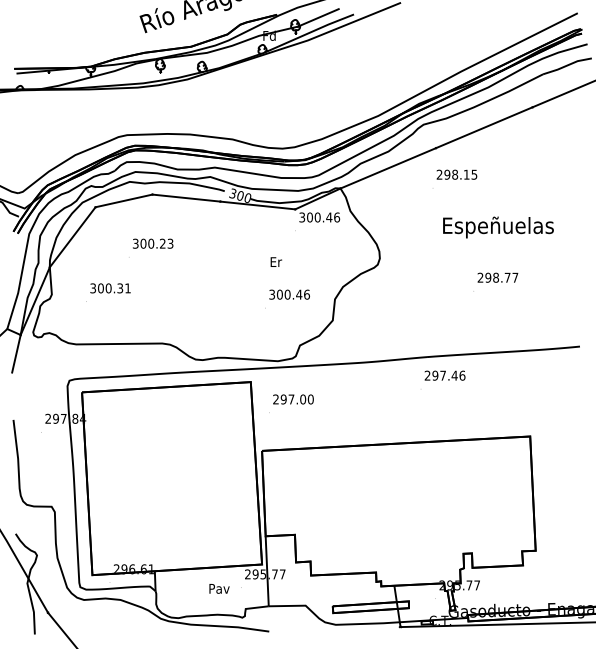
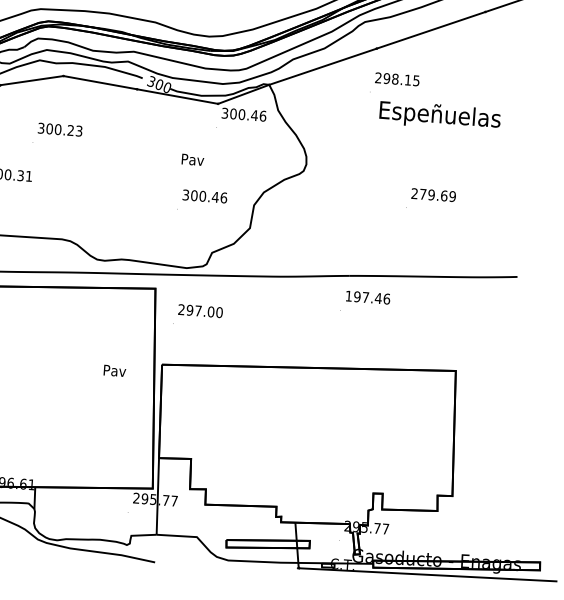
text: (498, 227) -> (440, 116), moved
text: (276, 262) -> (193, 160), Er -> Pav
text: (501, 277) -> (437, 195), 298.77 -> 279.69
text: (427, 375) -> (348, 295), 297.46 -> 197.46
text: (219, 588) -> (114, 370), moved

